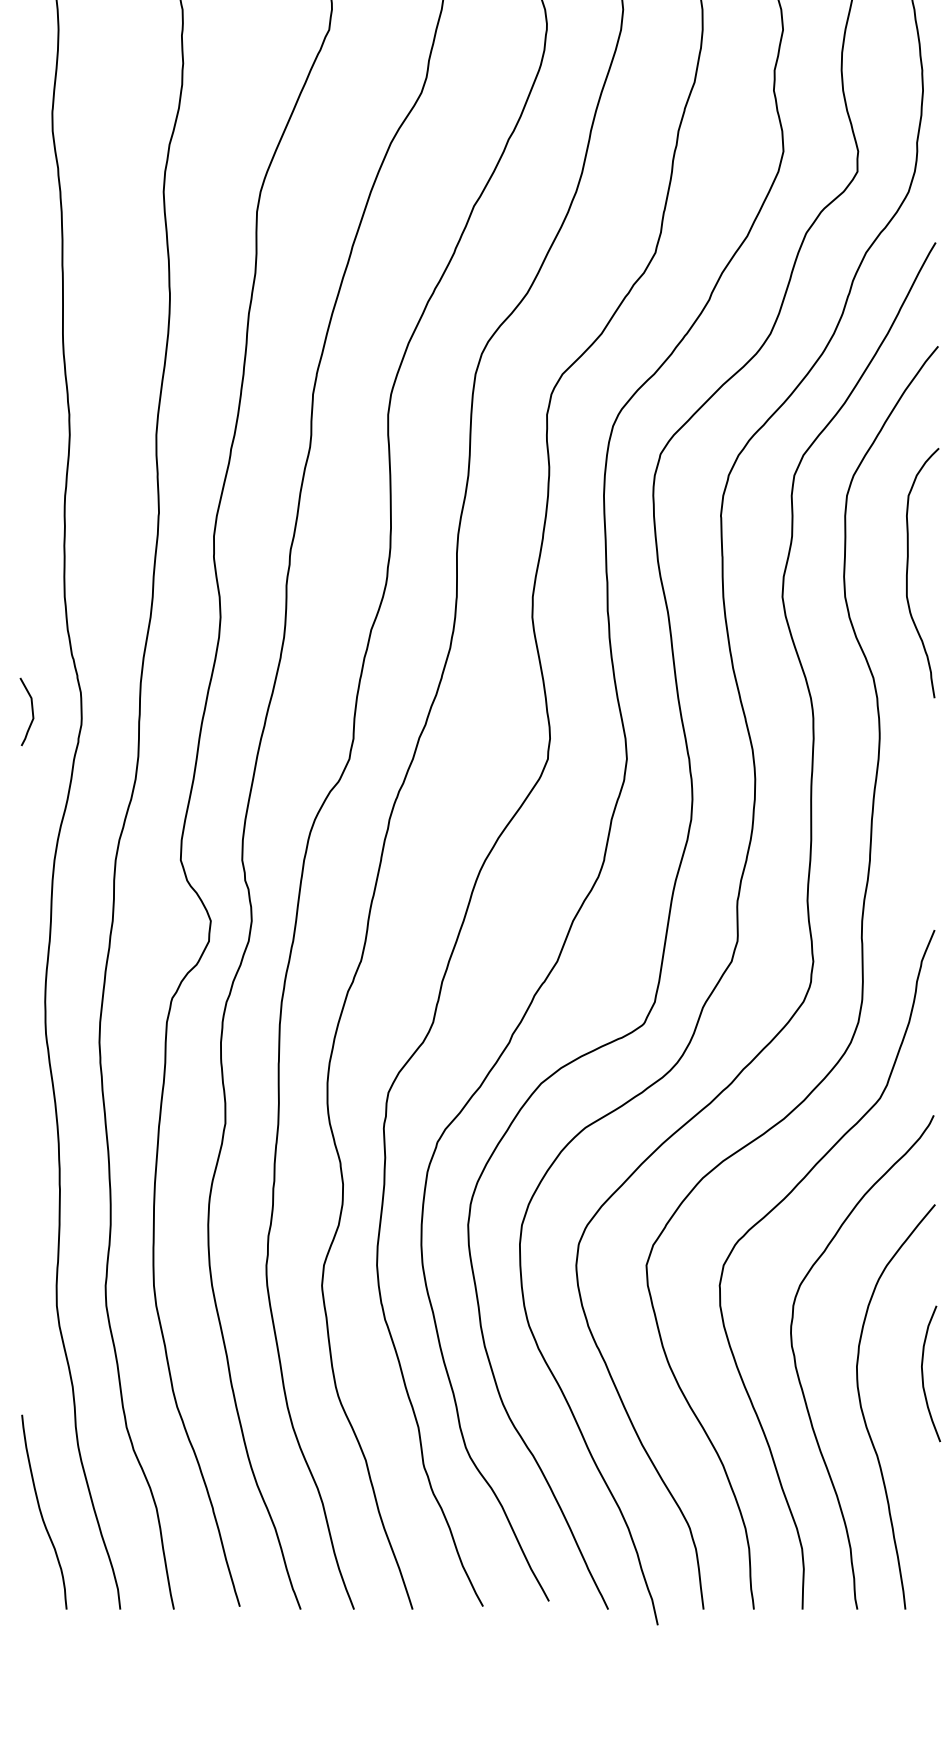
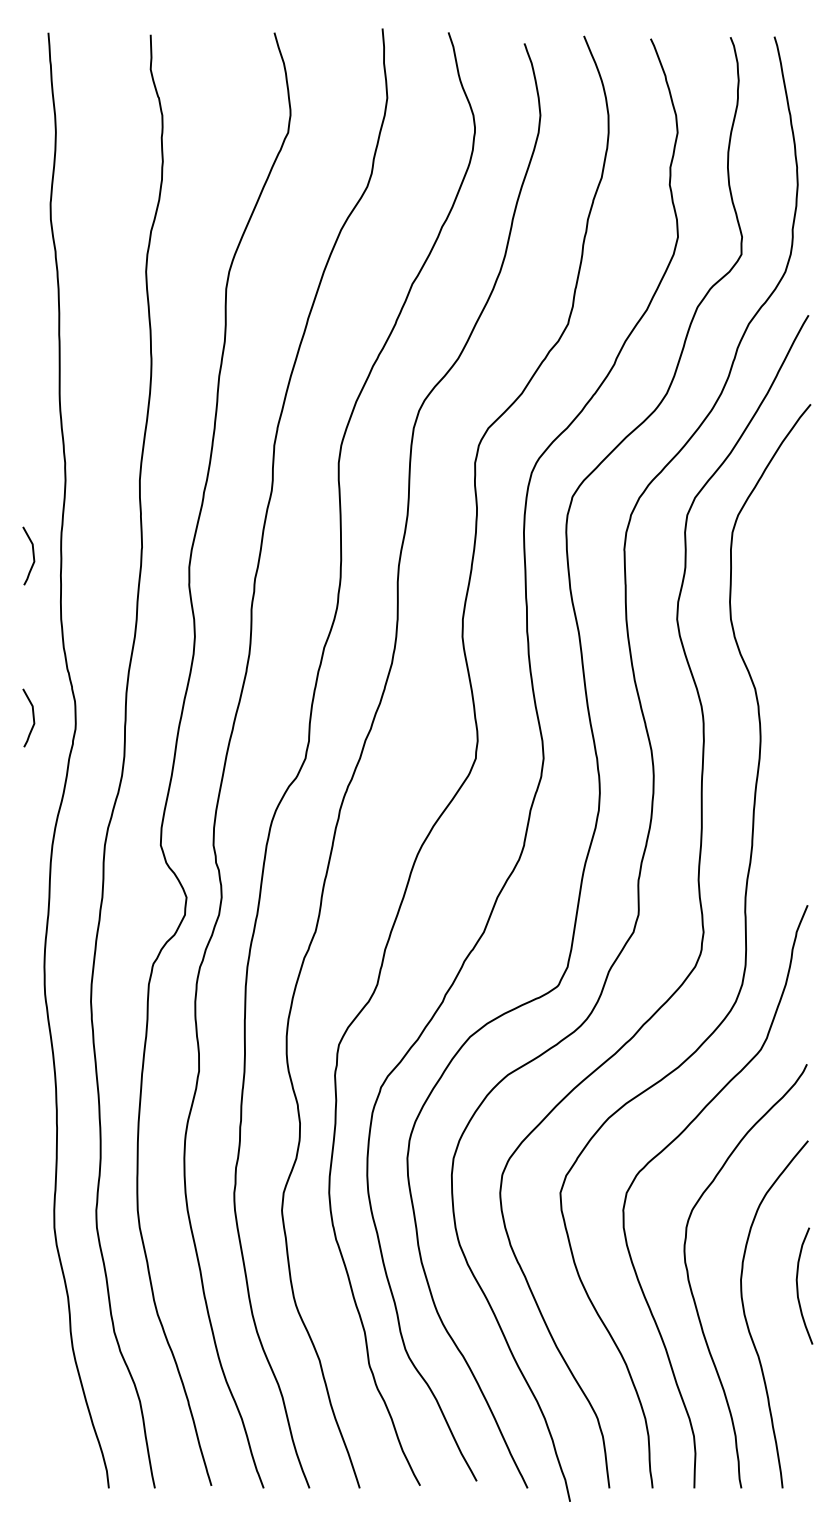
curve: (31, 522) -> (32, 555), added
curve: (908, 569) -> (785, 595), removed
curve: (41, 1511) -> (41, 1404), removed

